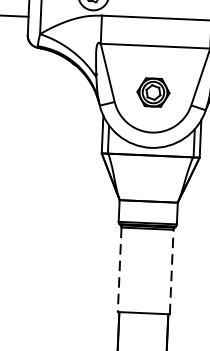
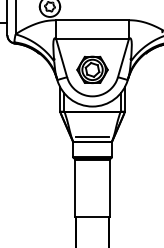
part: (153, 92) -> (92, 69), size x1.43
line: (148, 194) -> (92, 137), added
line: (120, 269) -> (75, 188), dashed -> solid
line: (171, 270) -> (109, 187), dashed -> solid

